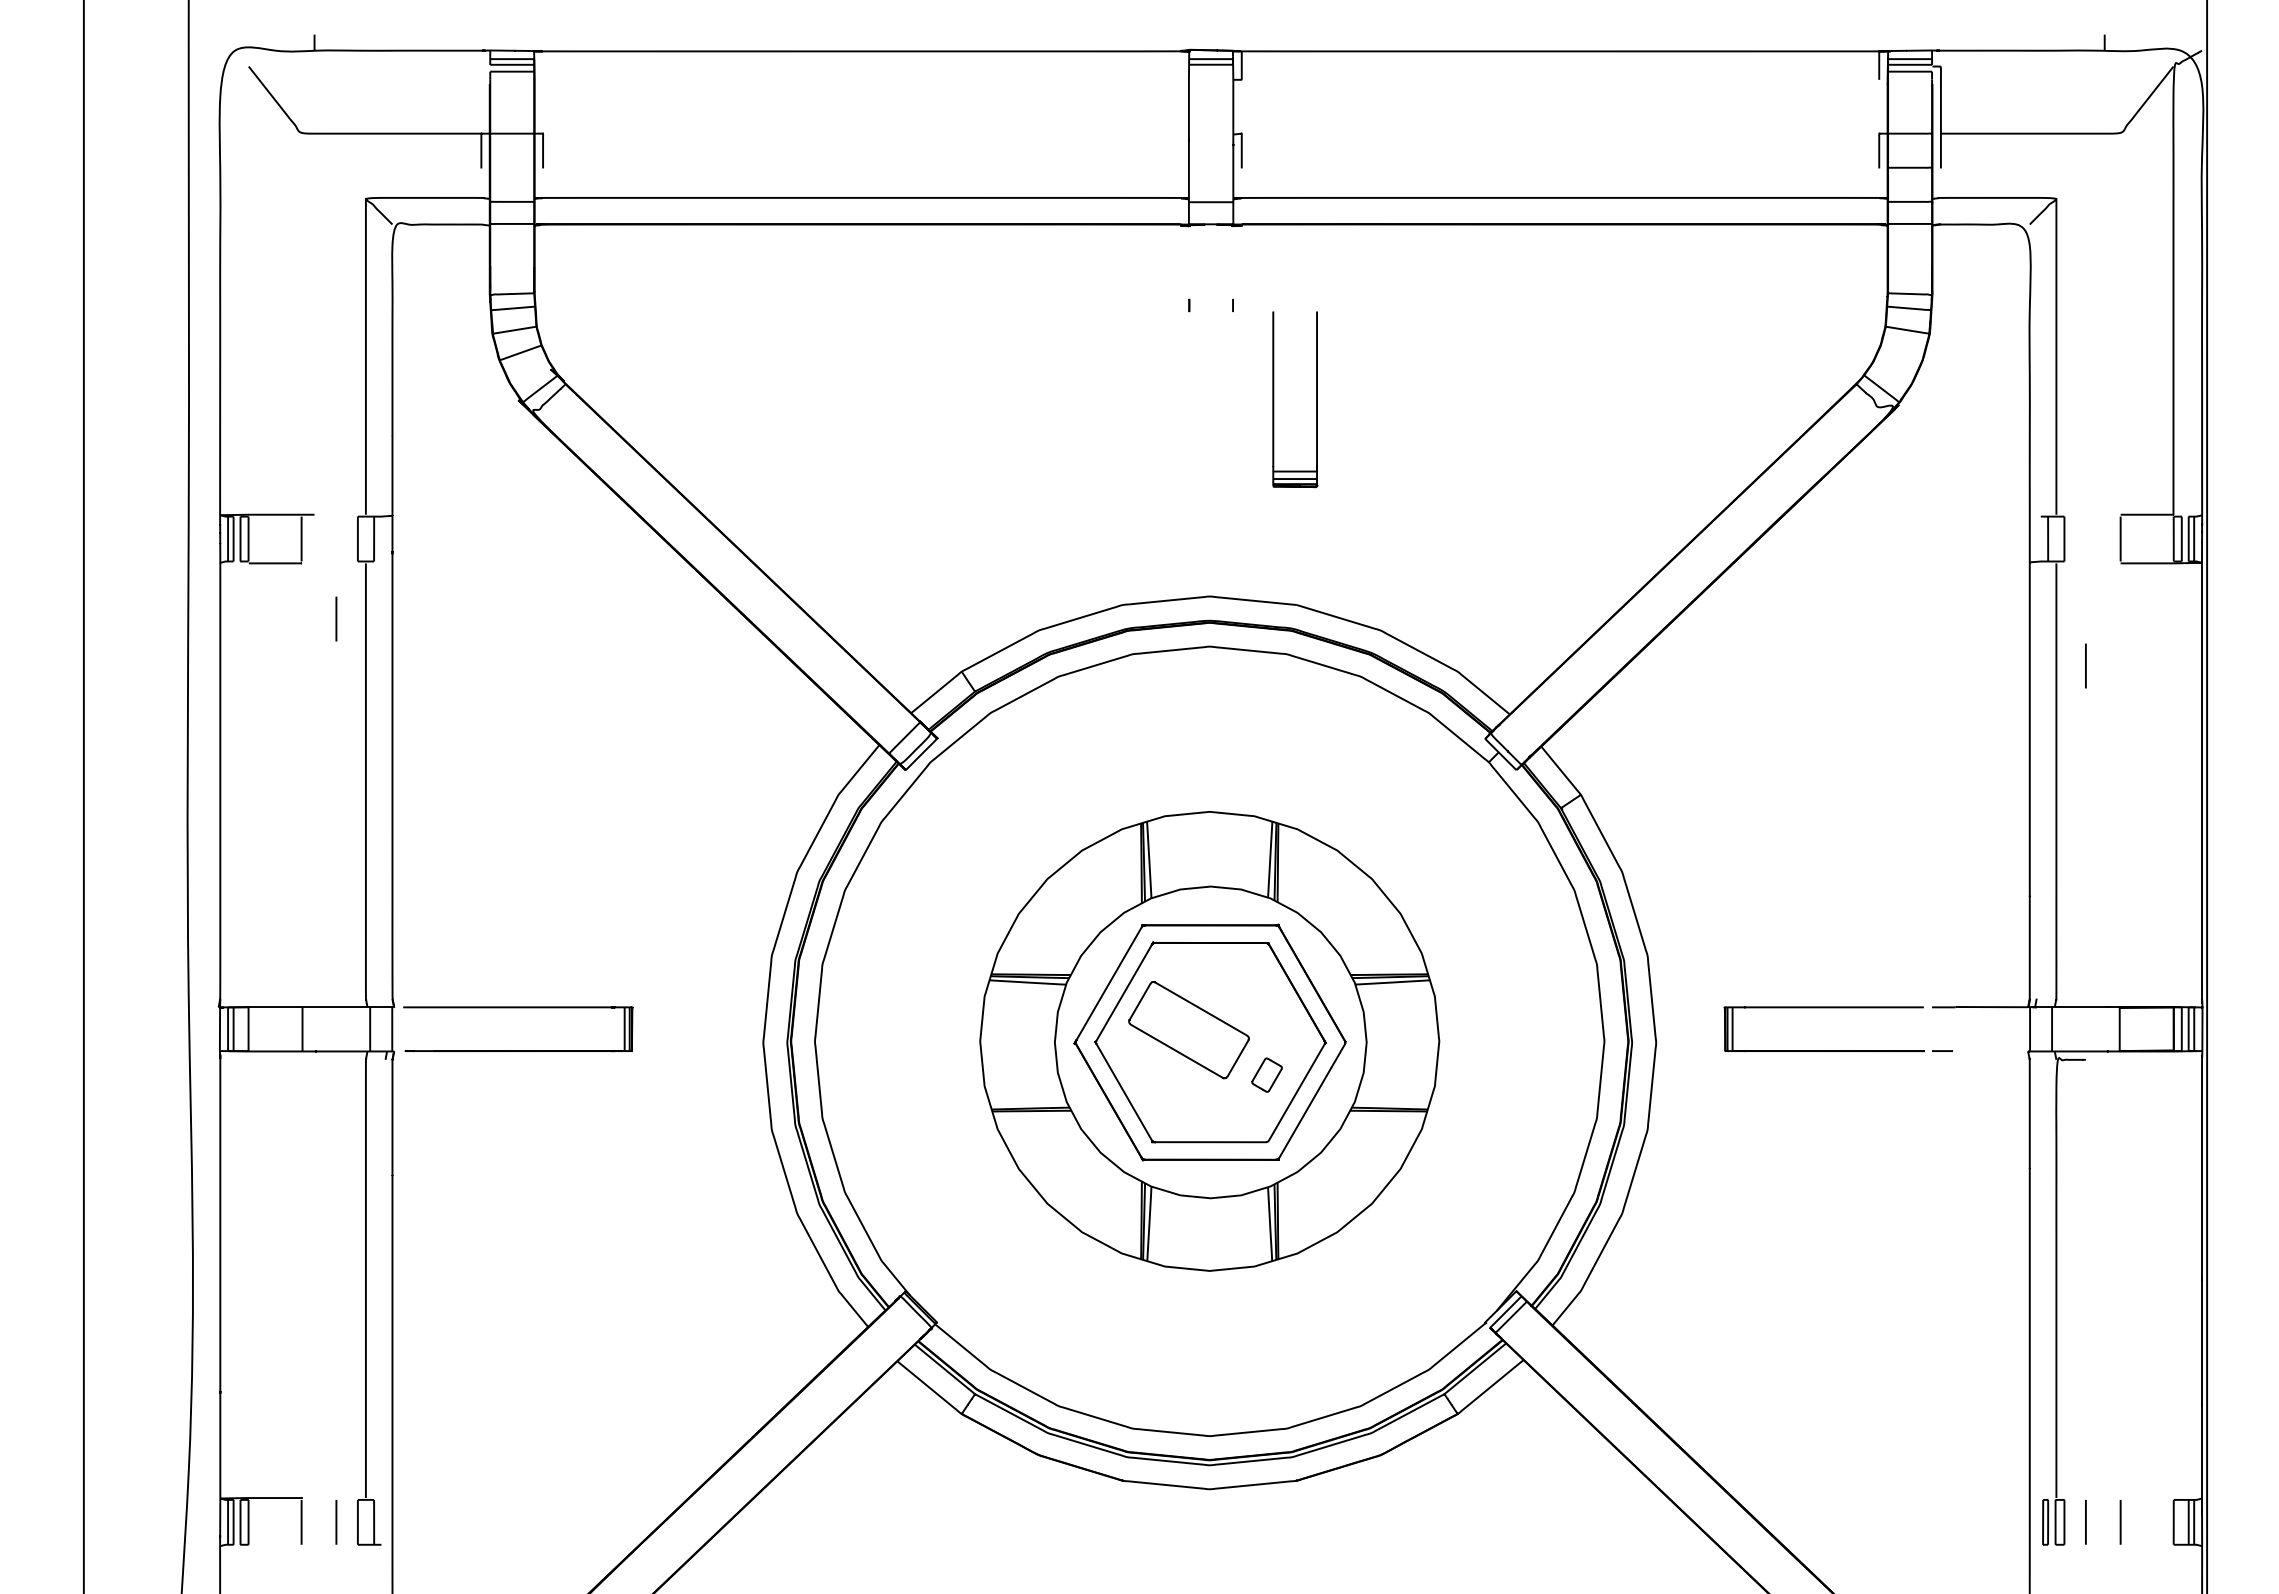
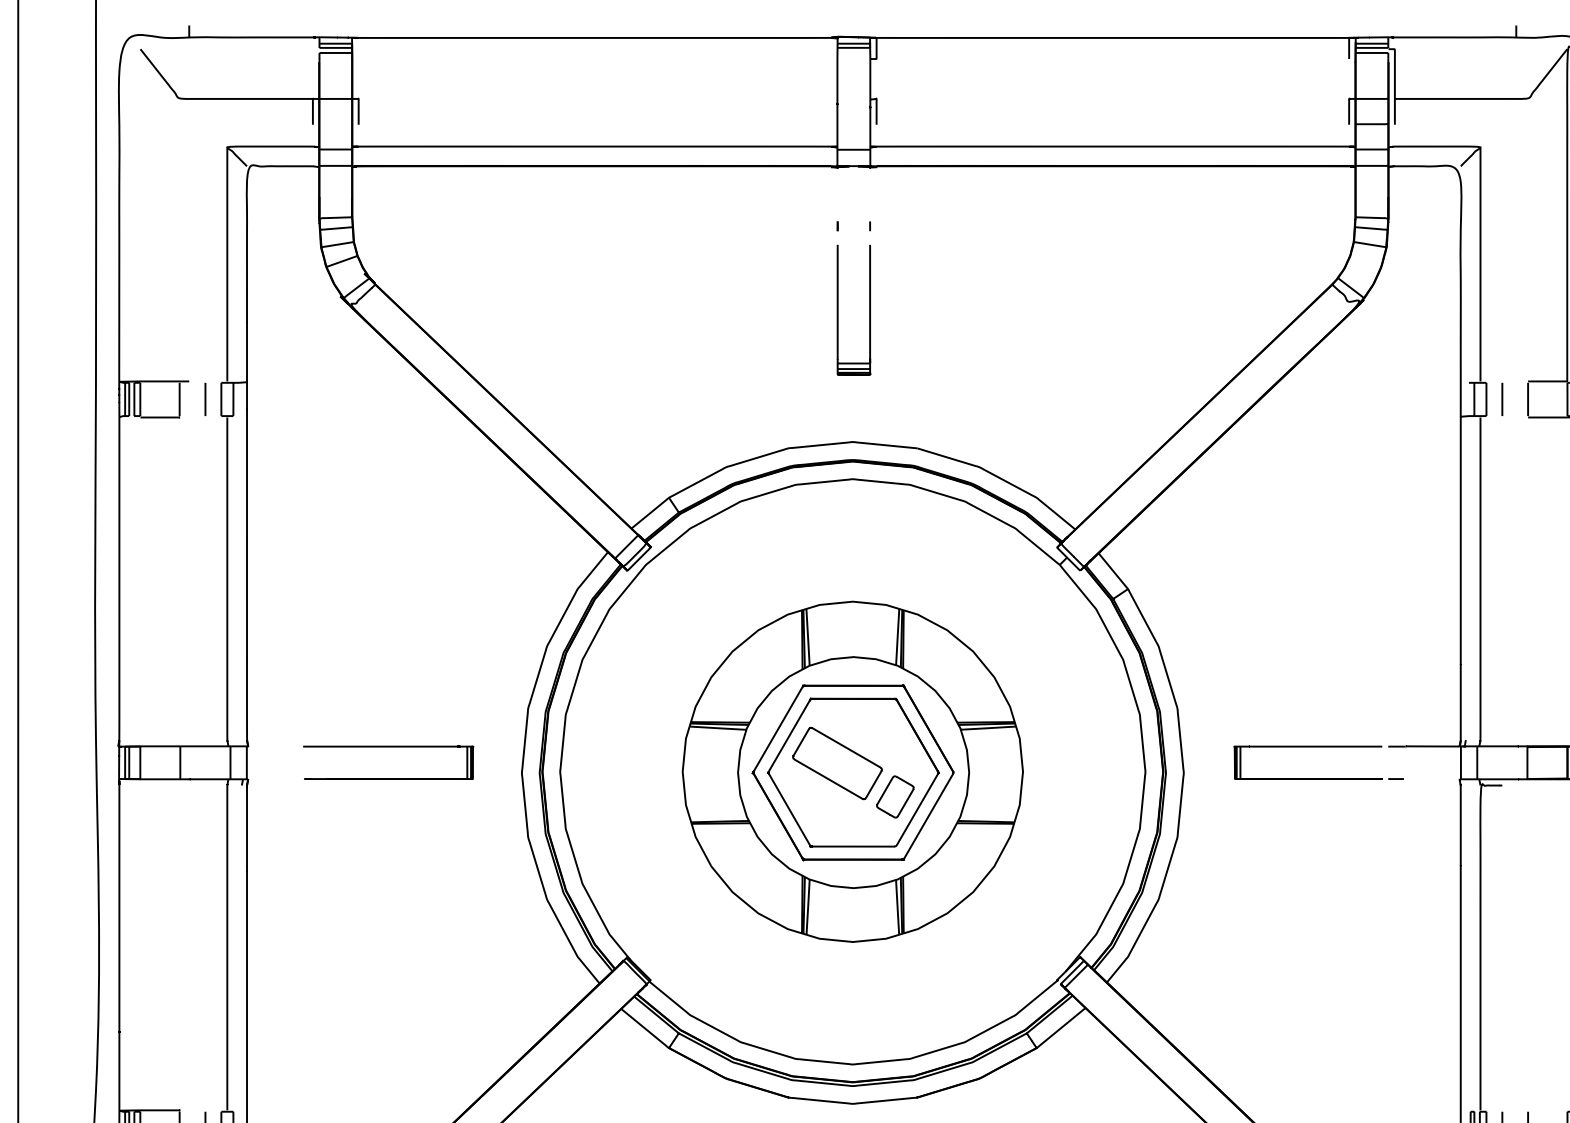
part: (1274, 399) -> (838, 310), moved
line: (336, 618) -> (205, 399), moved
line: (2085, 665) -> (1502, 399), moved
part: (518, 1008) -> (388, 747), moved
part: (1266, 1074) -> (894, 796), size x1.67

